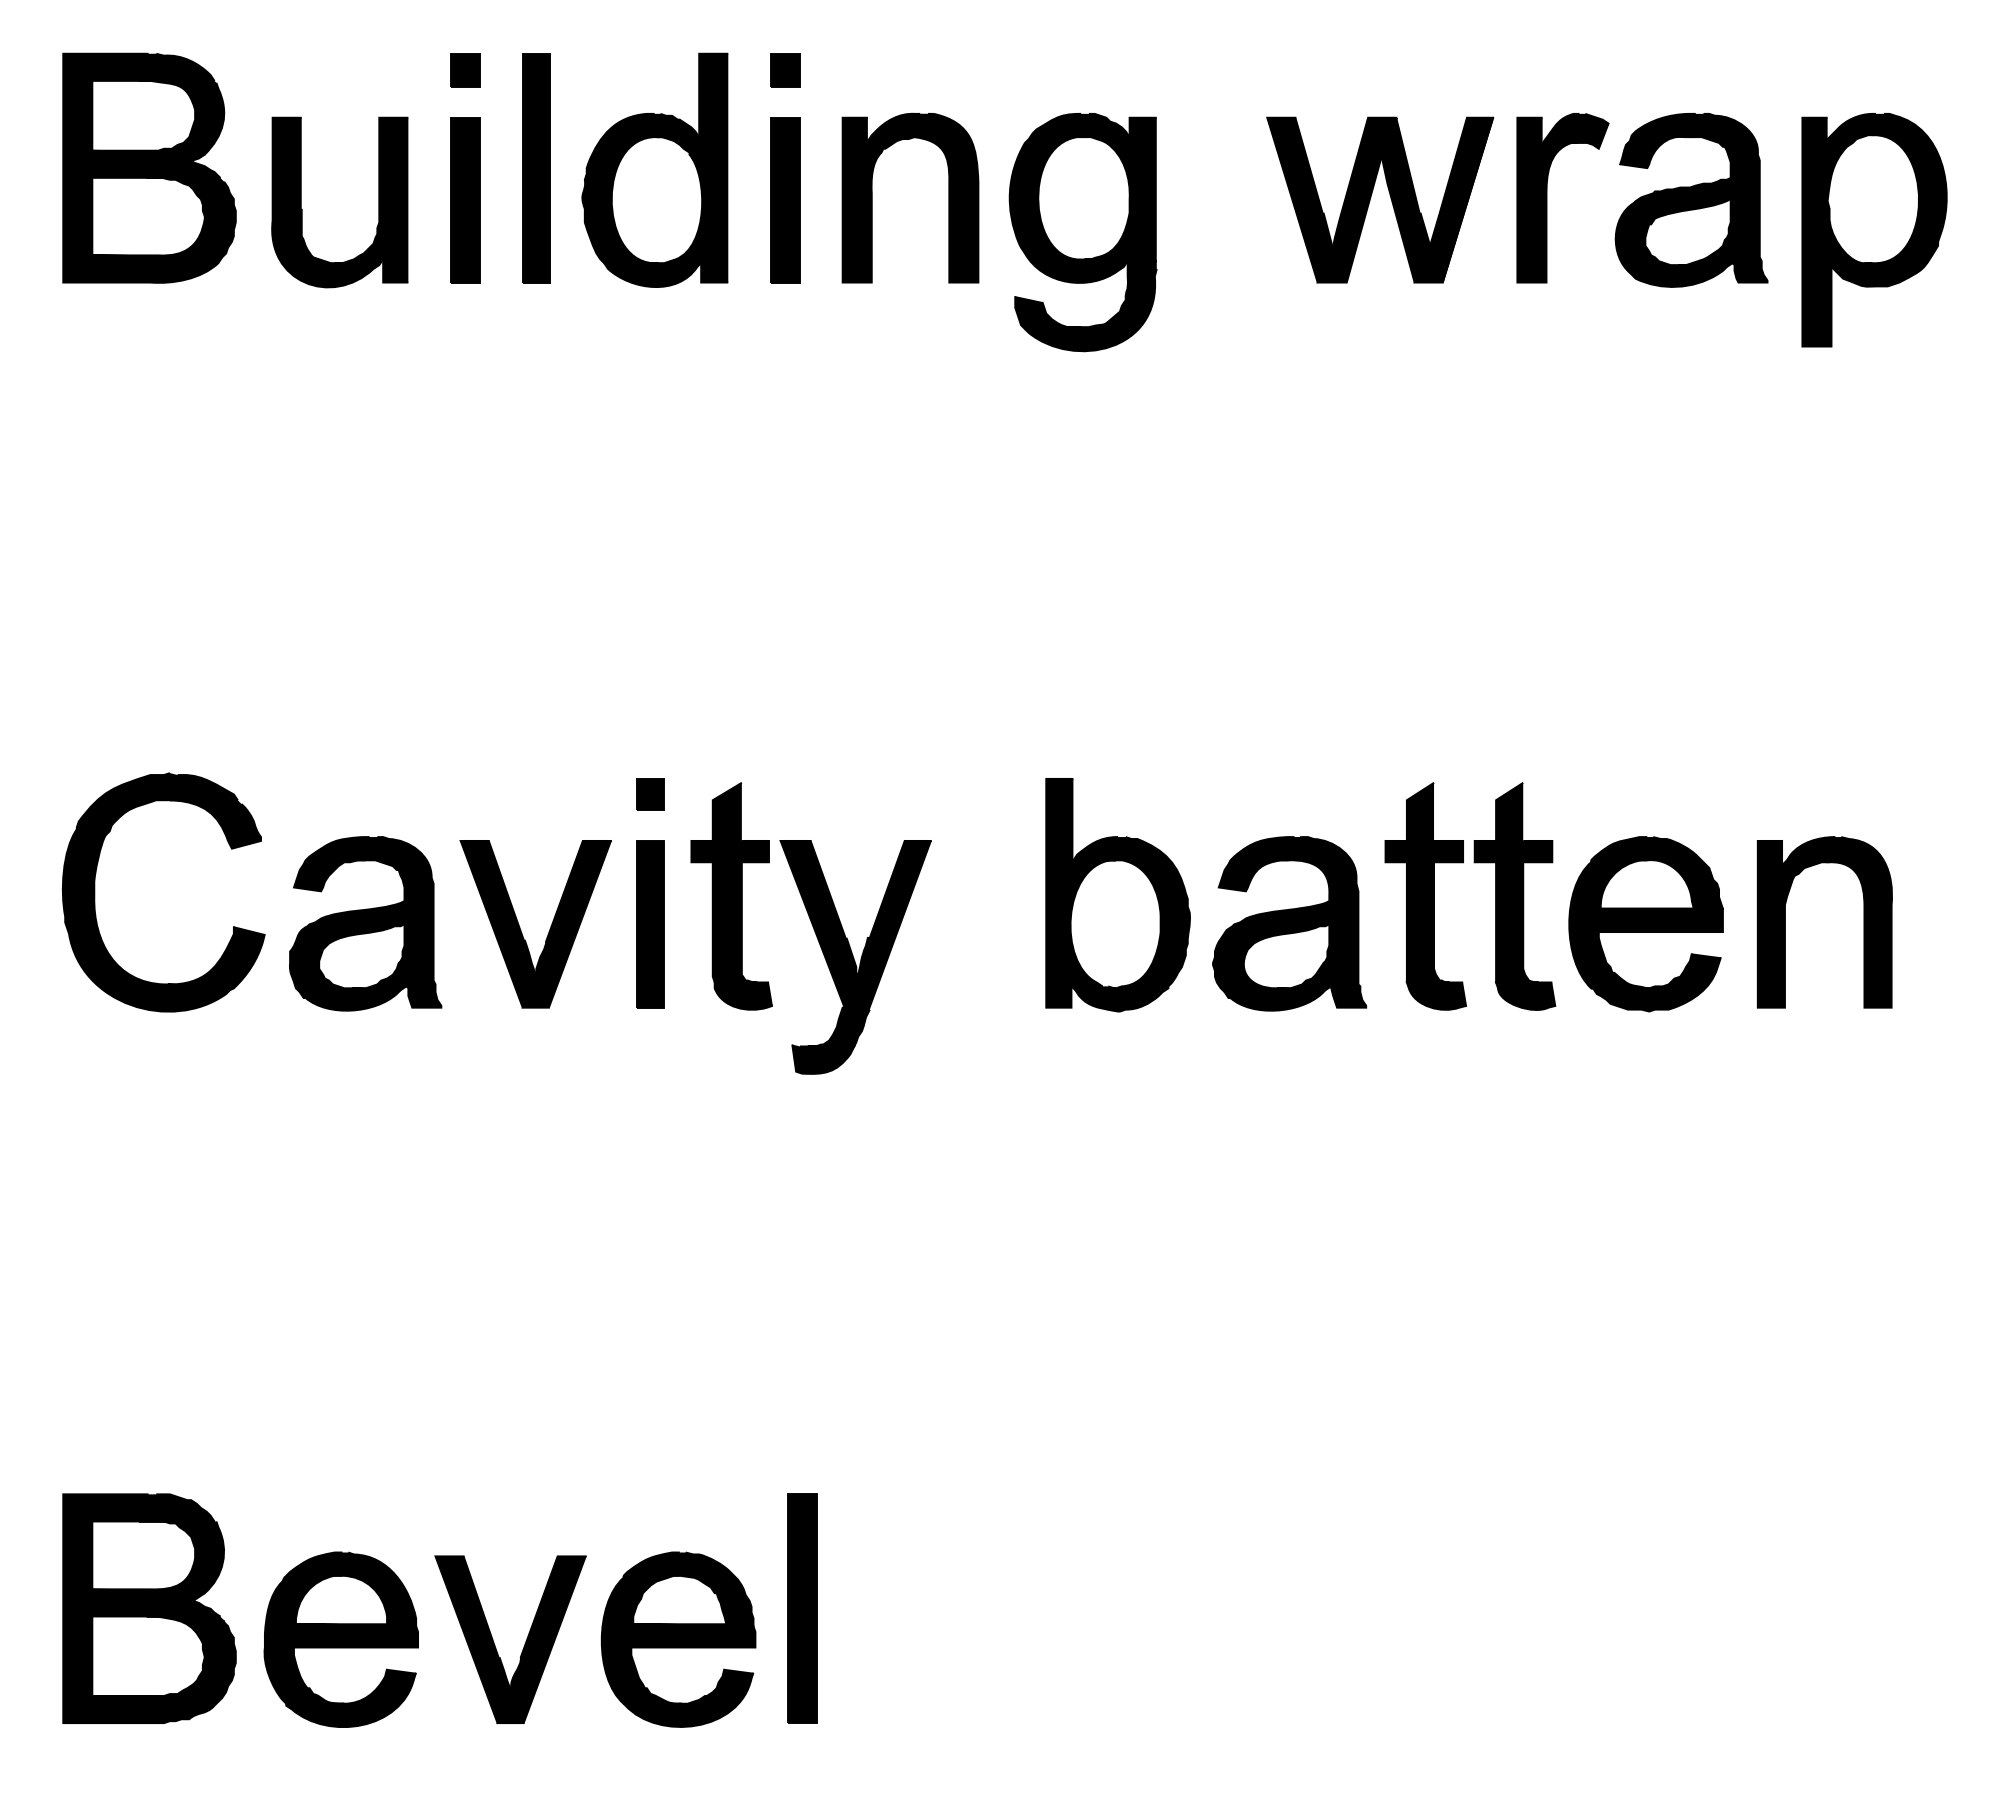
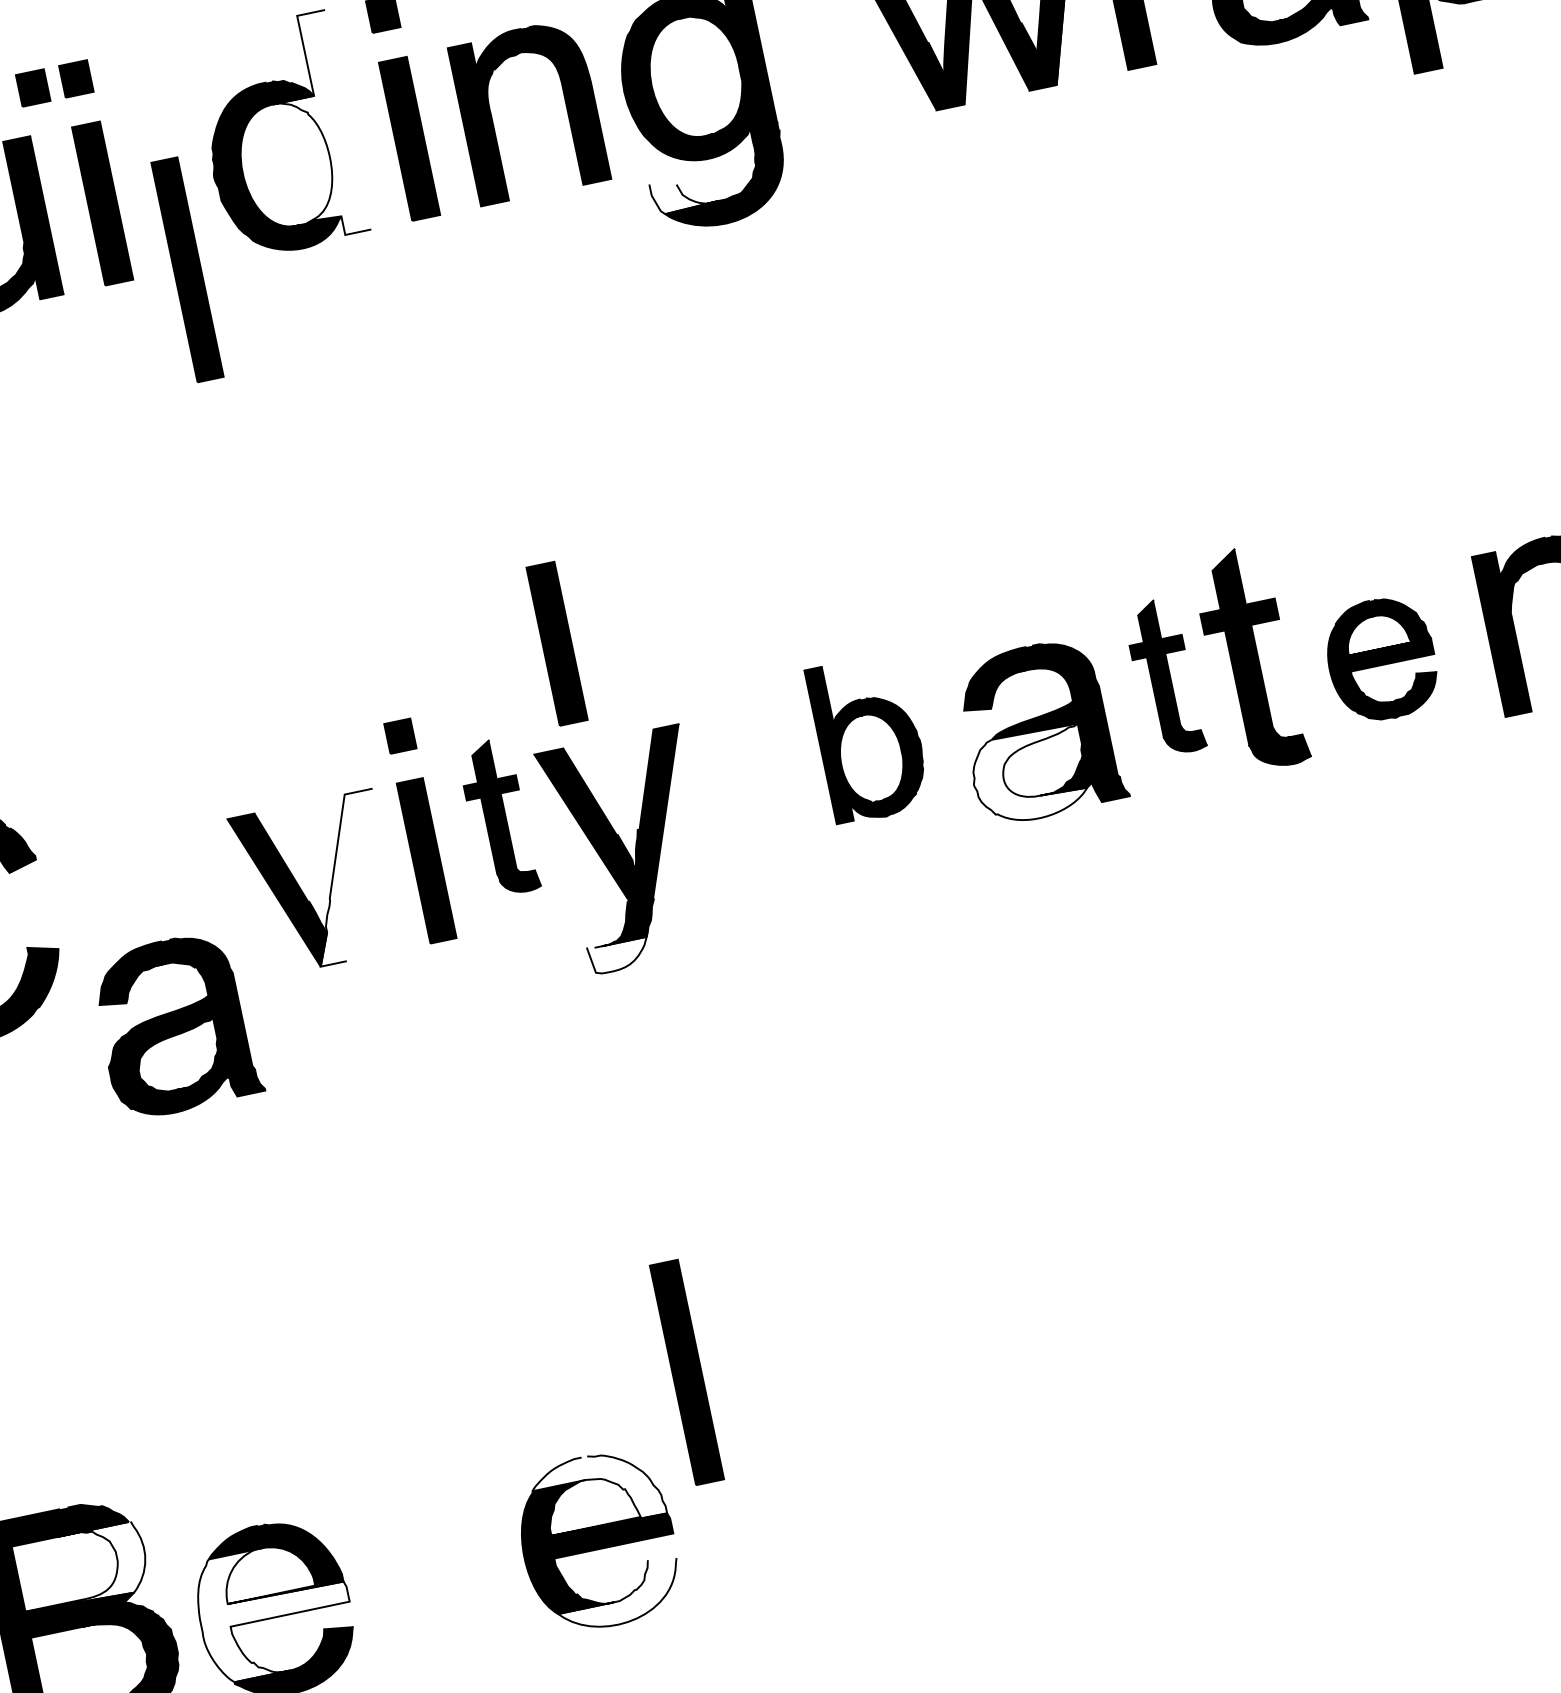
part: (420, 70) -> (33, 88), added
fill: (692, 167) -> (313, 126), removed
part: (536, 168) -> (187, 270), moved
fill: (1048, 312) -> (684, 193), removed
part: (826, 735) -> (557, 644), added
part: (1117, 895) -> (868, 738), size x0.7
part: (731, 896) -> (498, 817), size x0.7
part: (1425, 896) -> (1164, 677), size x0.7
part: (365, 923) -> (175, 1025), moved
fill: (566, 923) -> (345, 877), removed
part: (1645, 924) -> (1381, 659), size x0.7
fill: (1271, 966) -> (1030, 775), removed
fill: (823, 1058) -> (619, 954), removed
fill: (158, 1557) -> (82, 1567), removed
fill: (688, 1589) -> (597, 1491), removed
part: (802, 1608) -> (686, 1372), moved
fill: (341, 1639) -> (274, 1609), removed
part: (524, 1643) -> (450, 1576), removed
fill: (688, 1697) -> (619, 1594), removed

